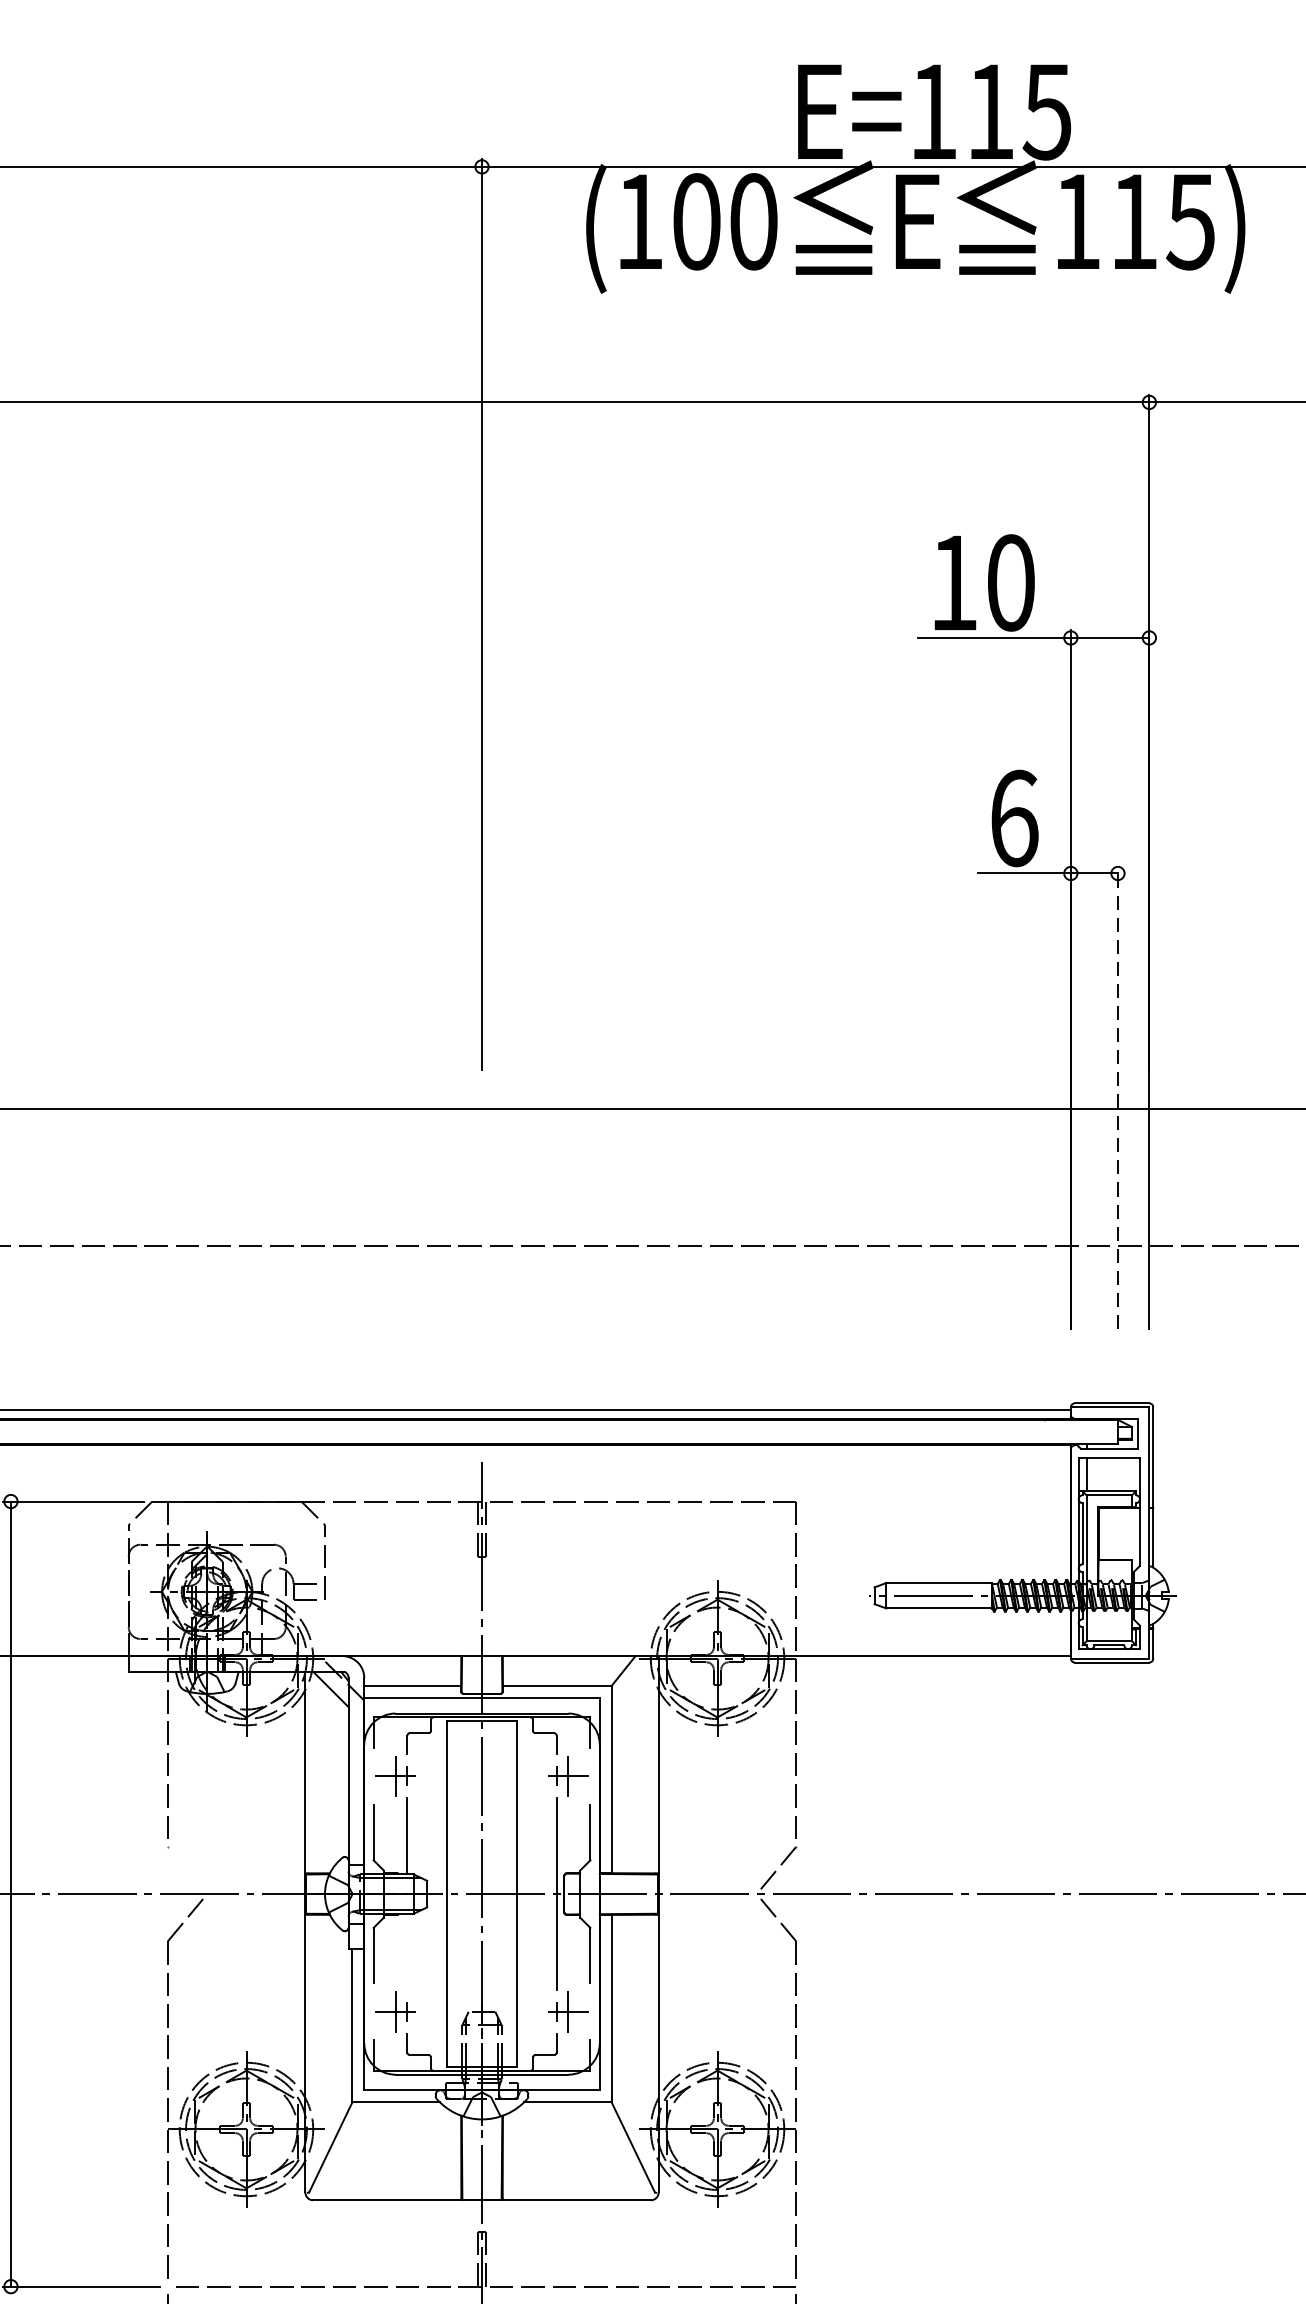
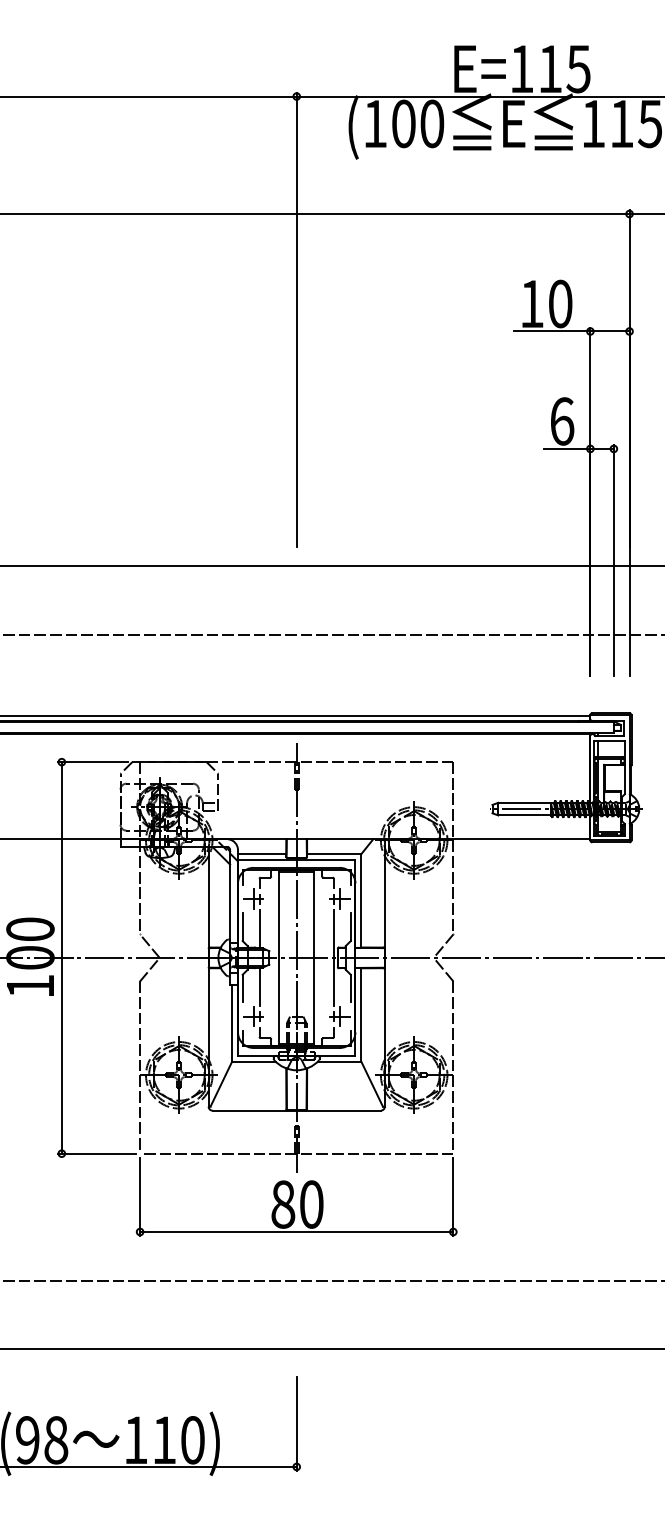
line: (1117, 1097) -> (613, 560), dashed -> solid
line: (186, 1869) -> (149, 945), added
line: (407, 1951) -> (259, 986), added

